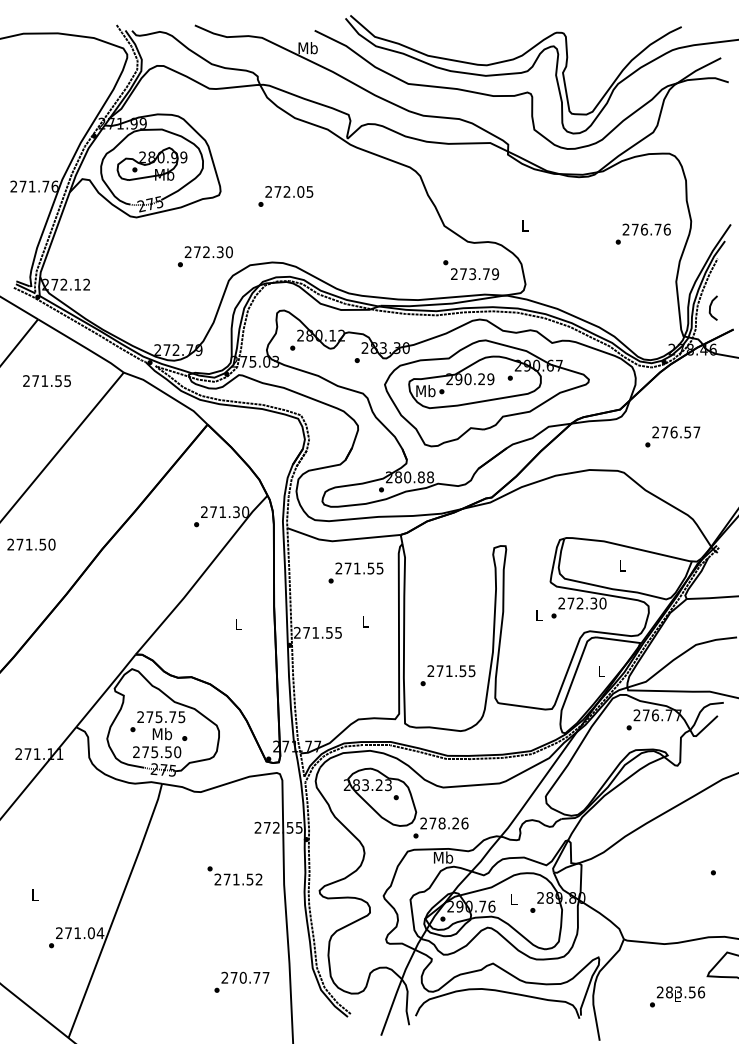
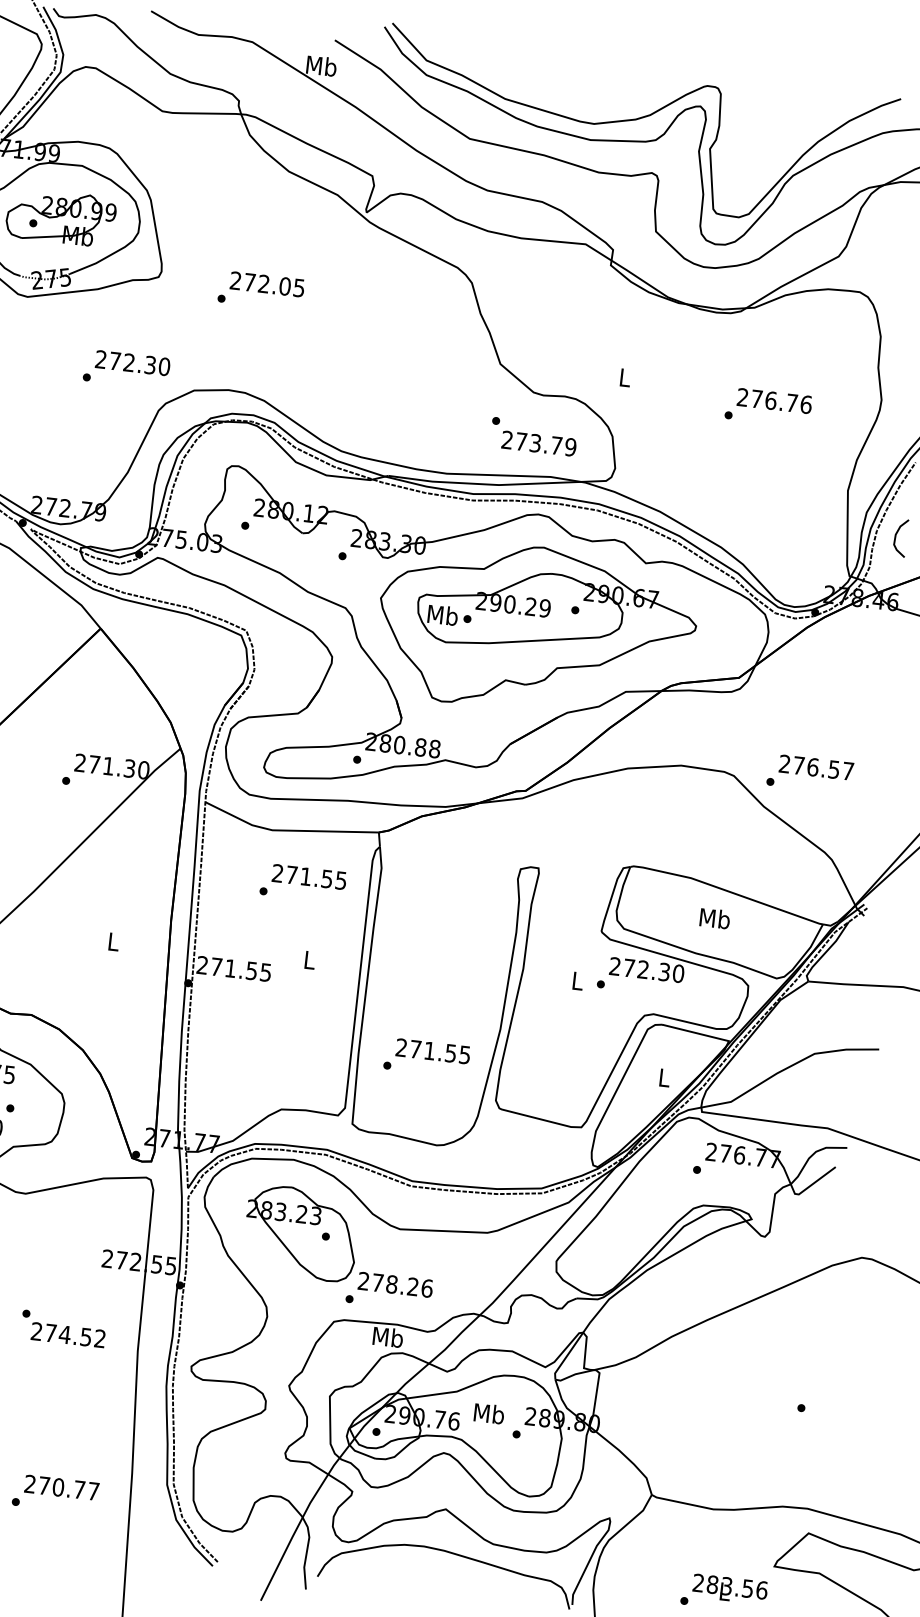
text: (642, 233) -> (767, 406), moved
text: (672, 436) -> (809, 773), moved
text: (621, 565) -> (713, 918), L -> Mb
text: (235, 879) -> (63, 1334), 271.52 -> 274.52
text: (513, 899) -> (488, 1414), L -> Mb

